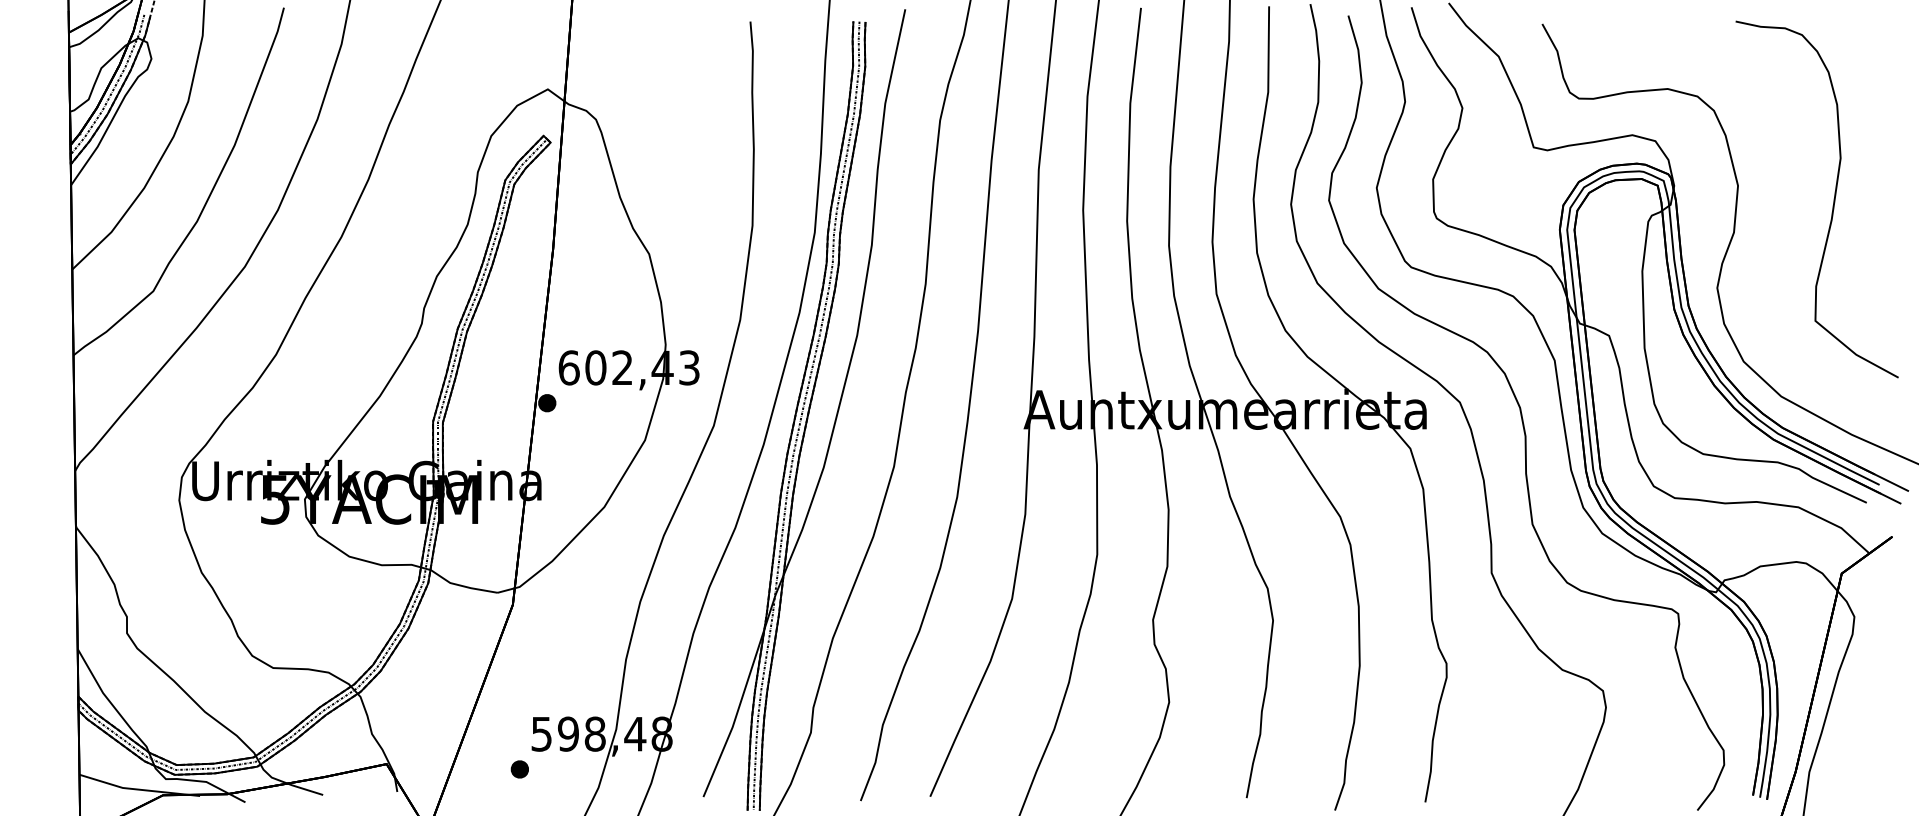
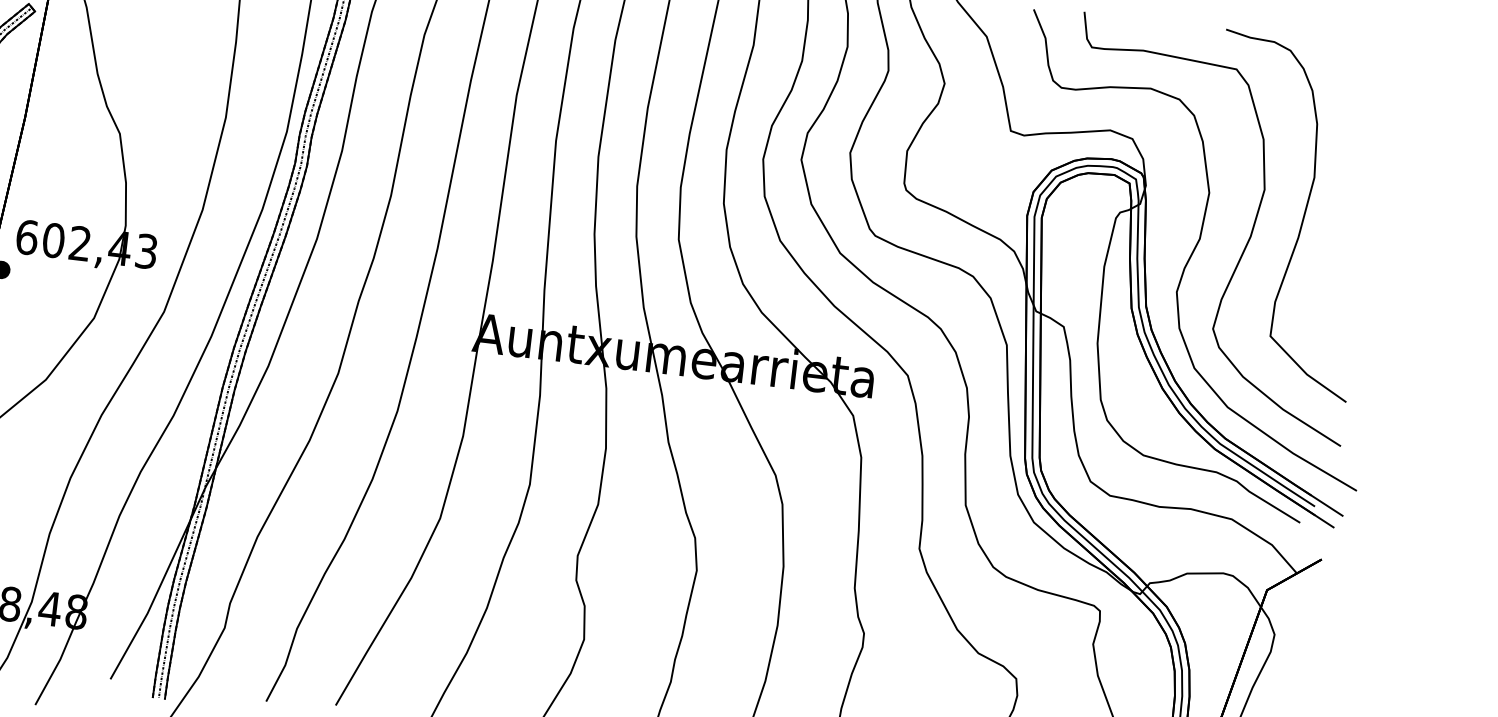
part: (1780, 231) -> (1246, 243), added

